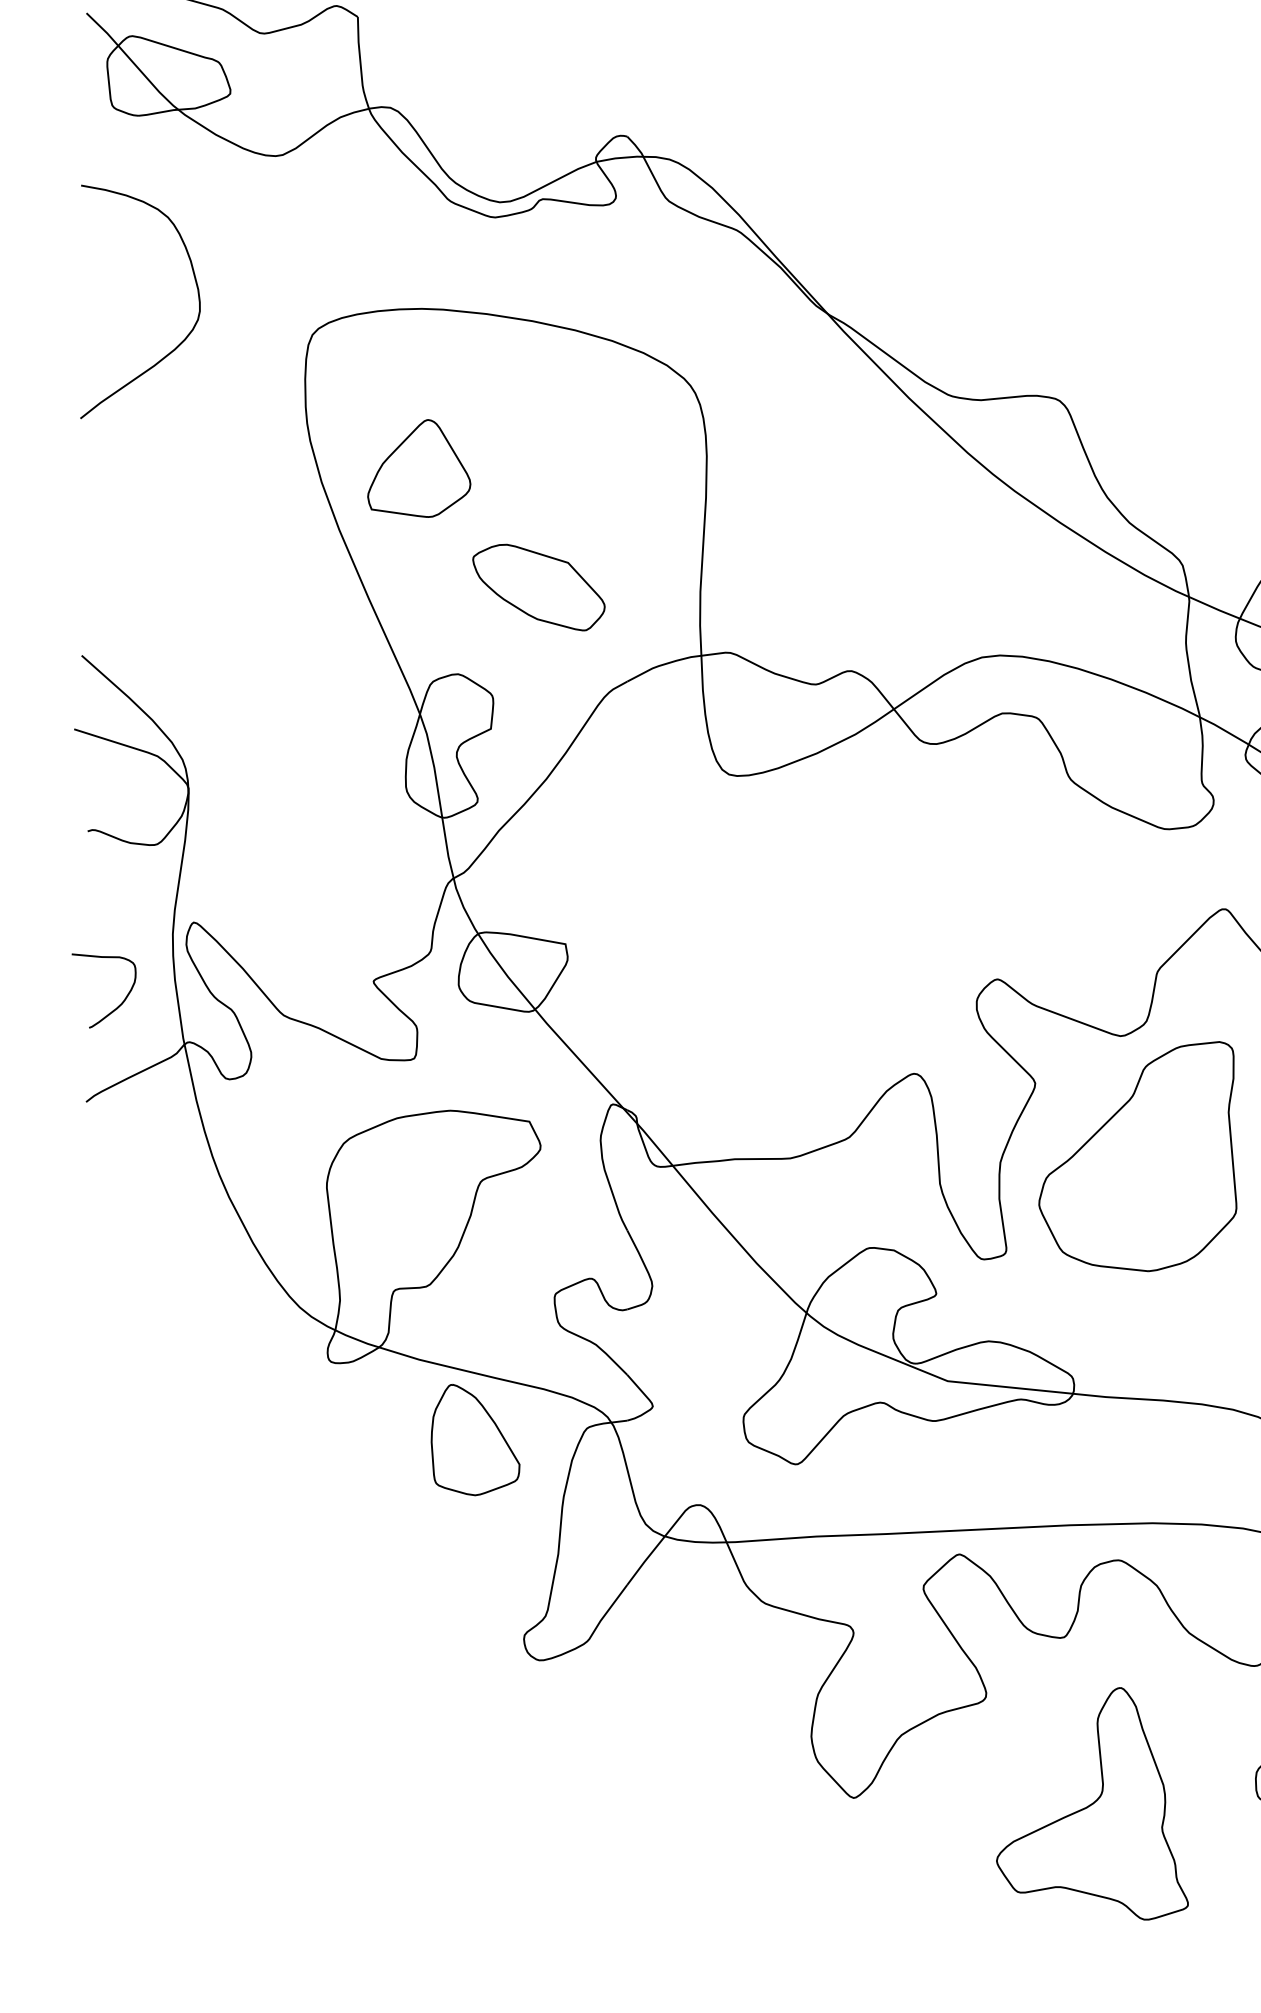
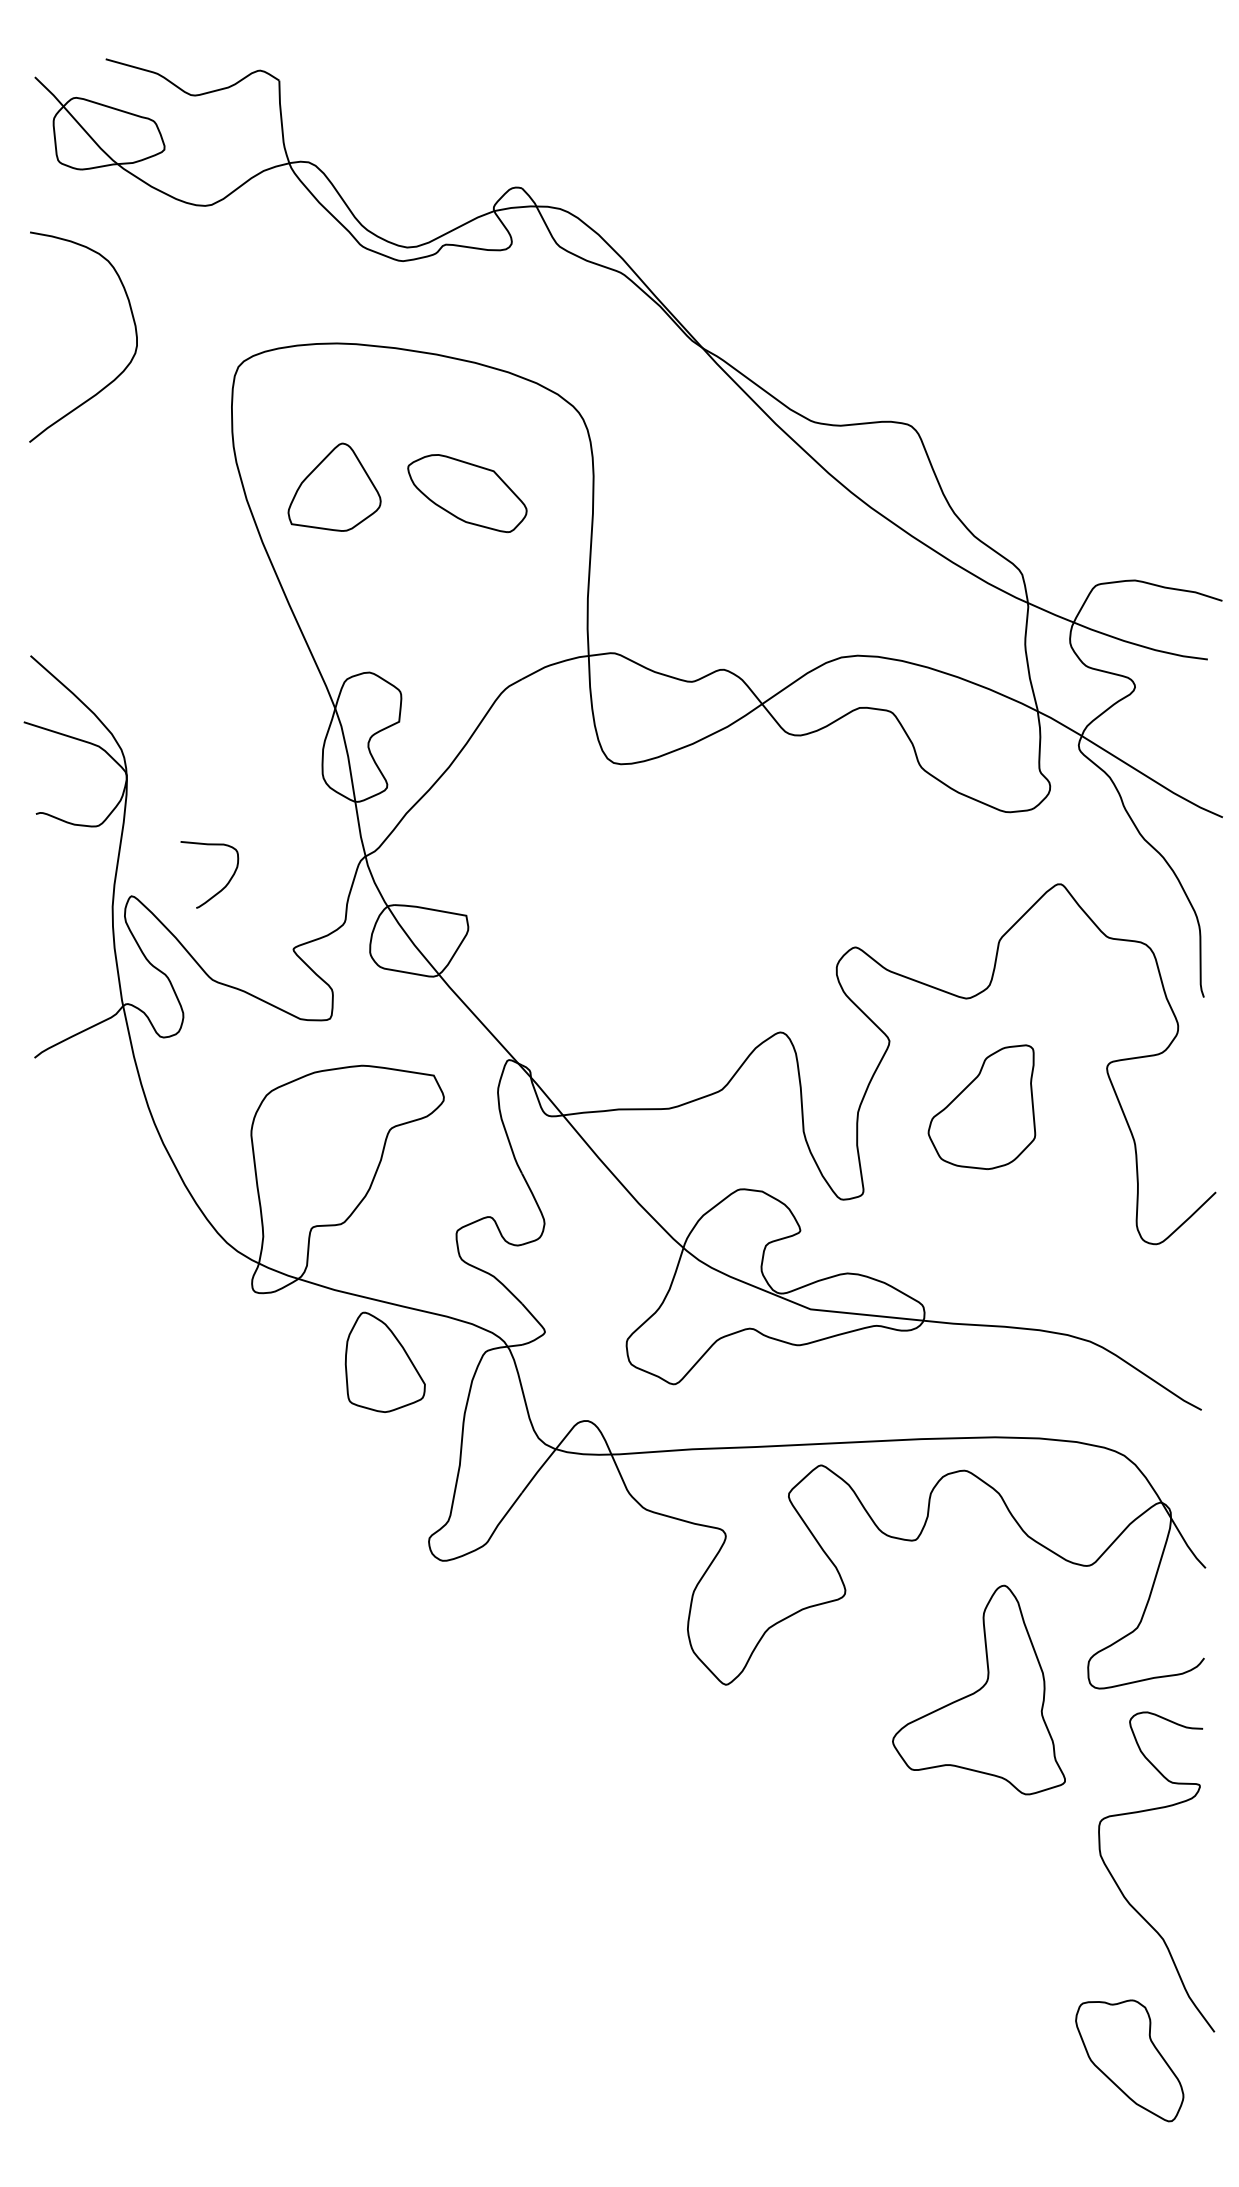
part: (539, 587) -> (467, 493), moved
curve: (114, 1008) -> (219, 890), moved
part: (1137, 1157) -> (981, 1107), size x0.6
part: (1091, 1803) -> (978, 1689), moved

